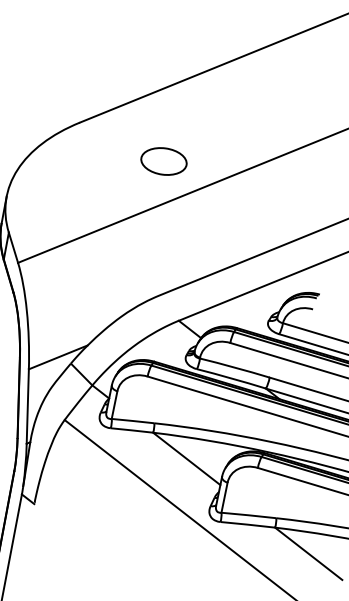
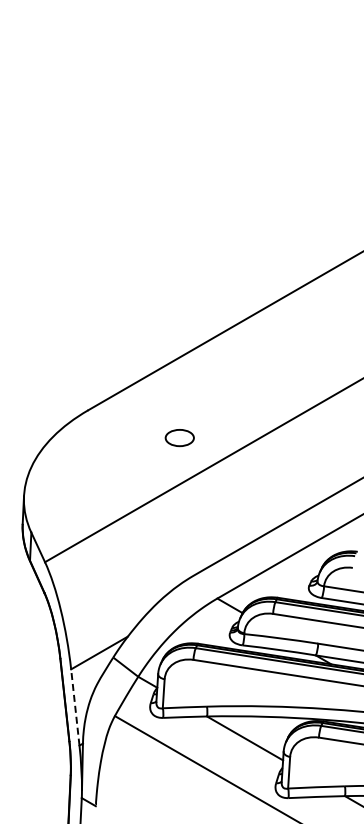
part: (163, 160) -> (179, 437), size x0.6
line: (28, 405) -> (75, 706), solid -> dashed

